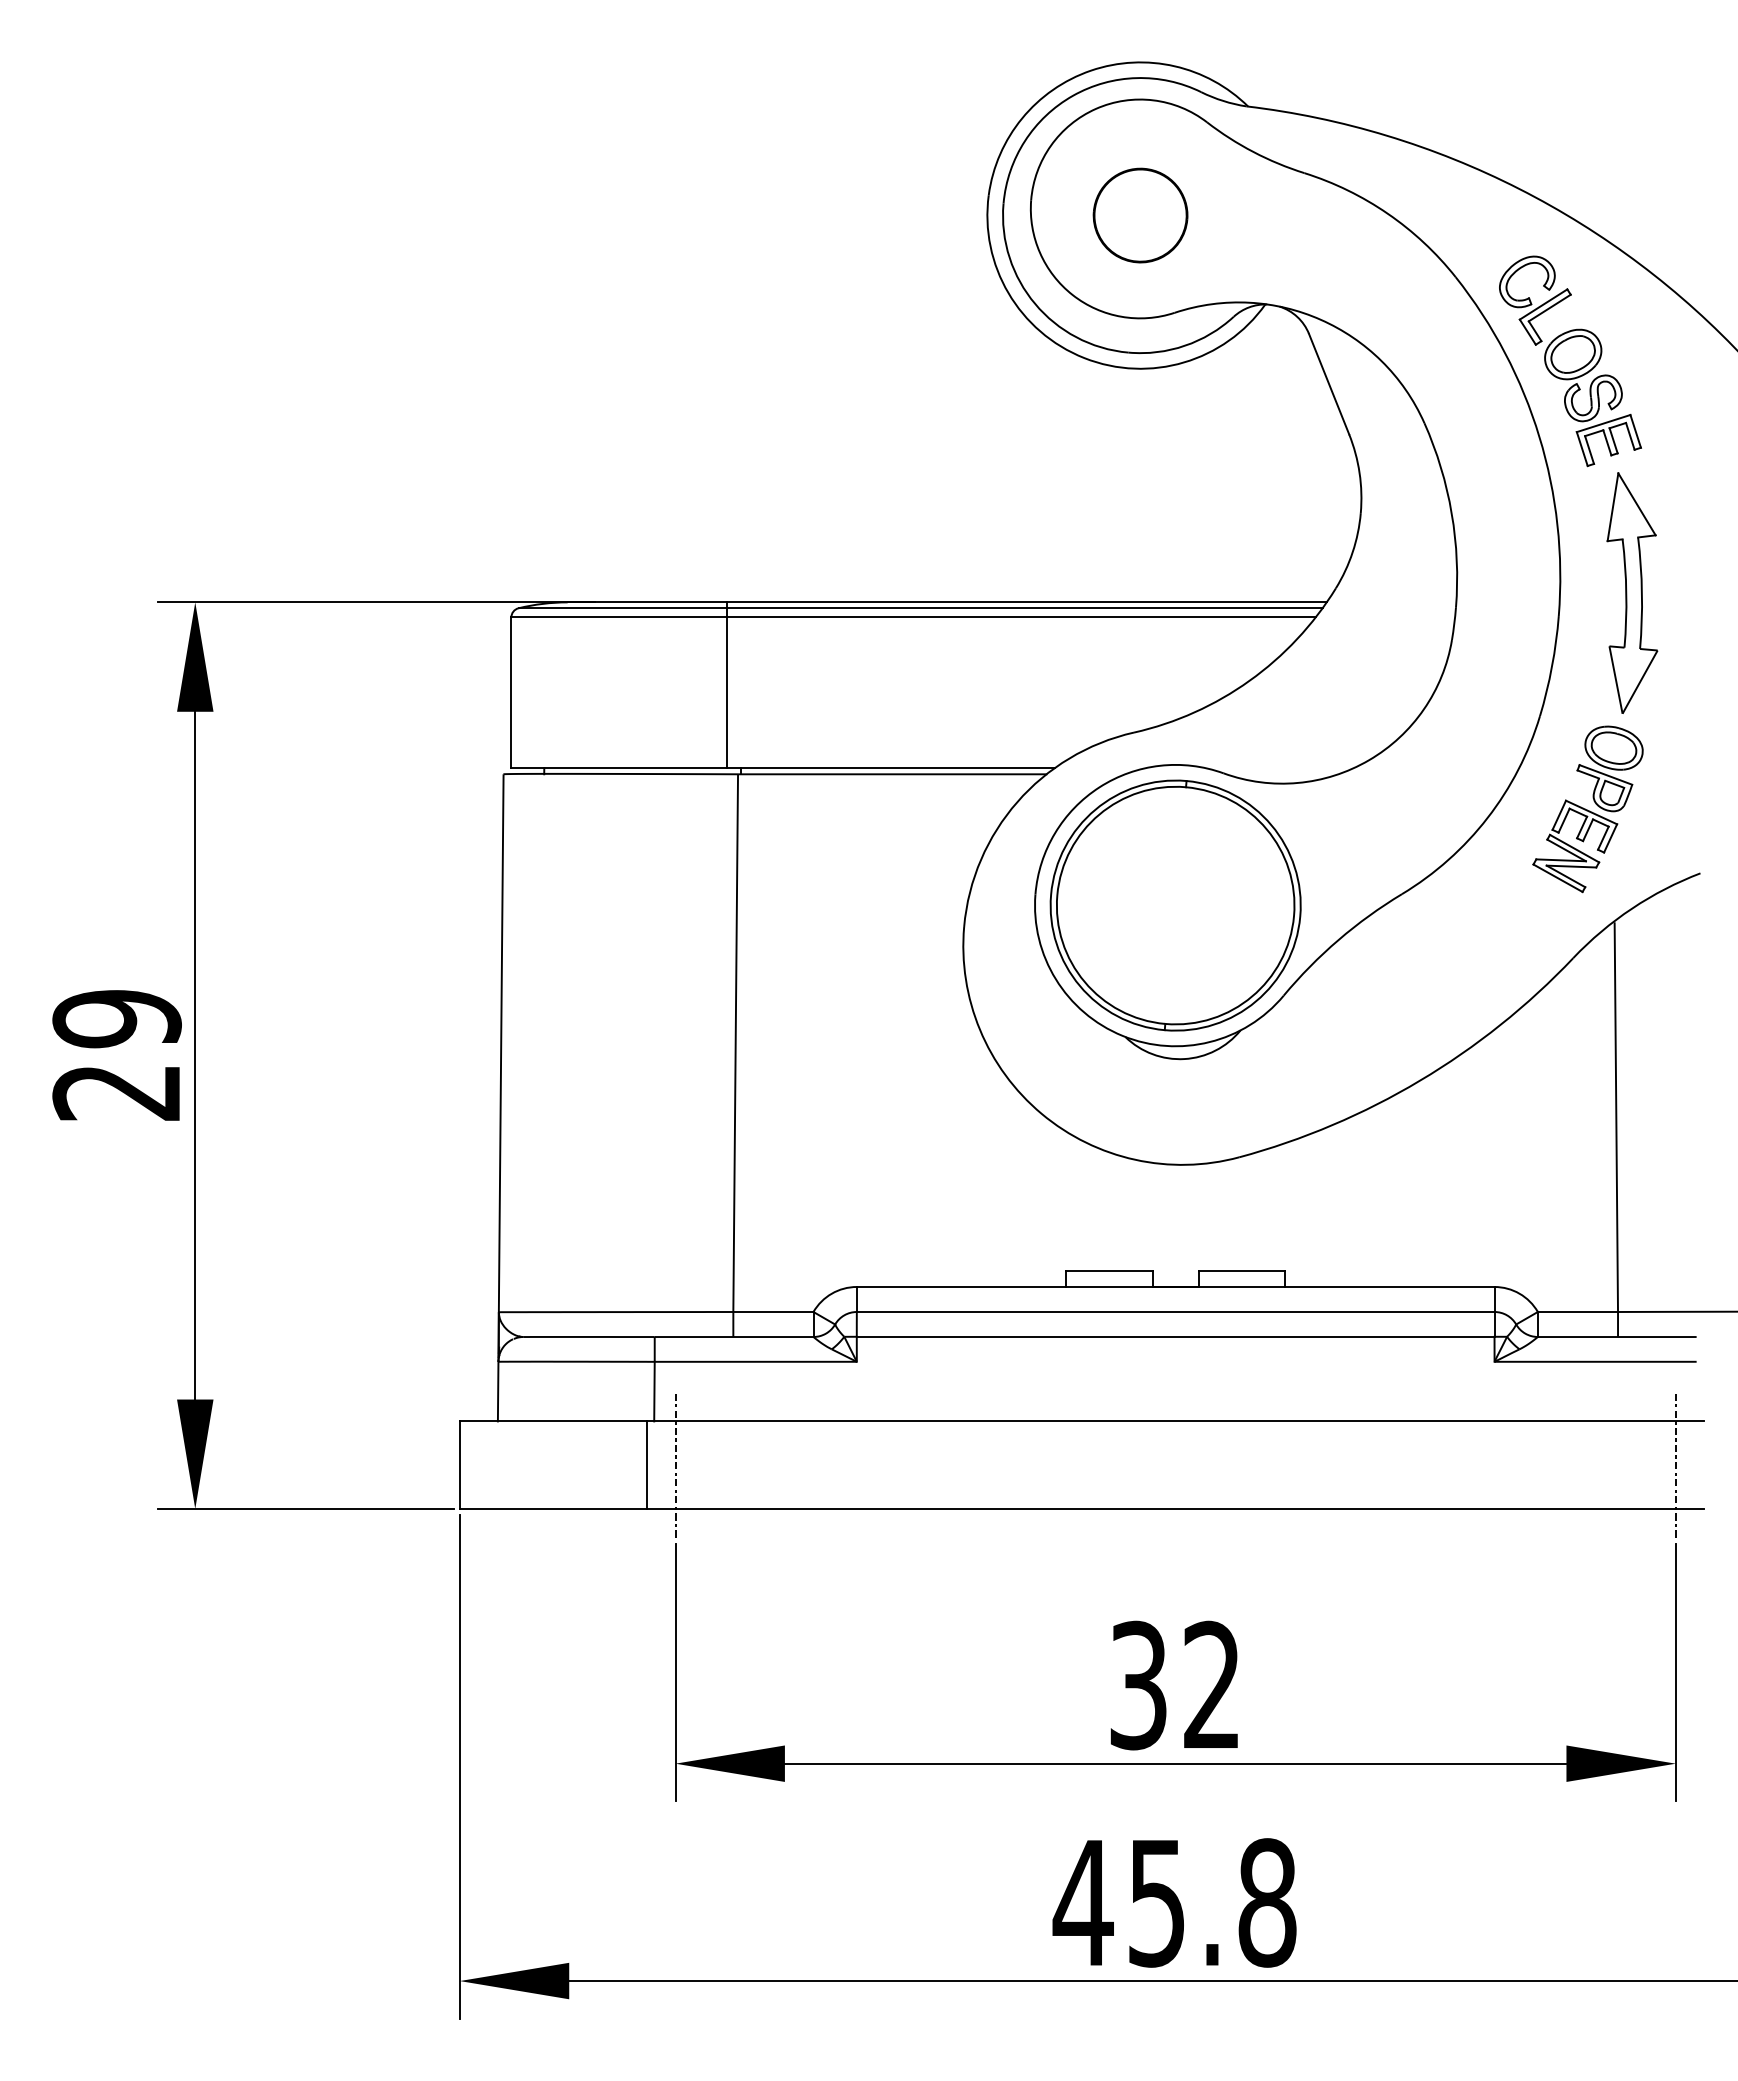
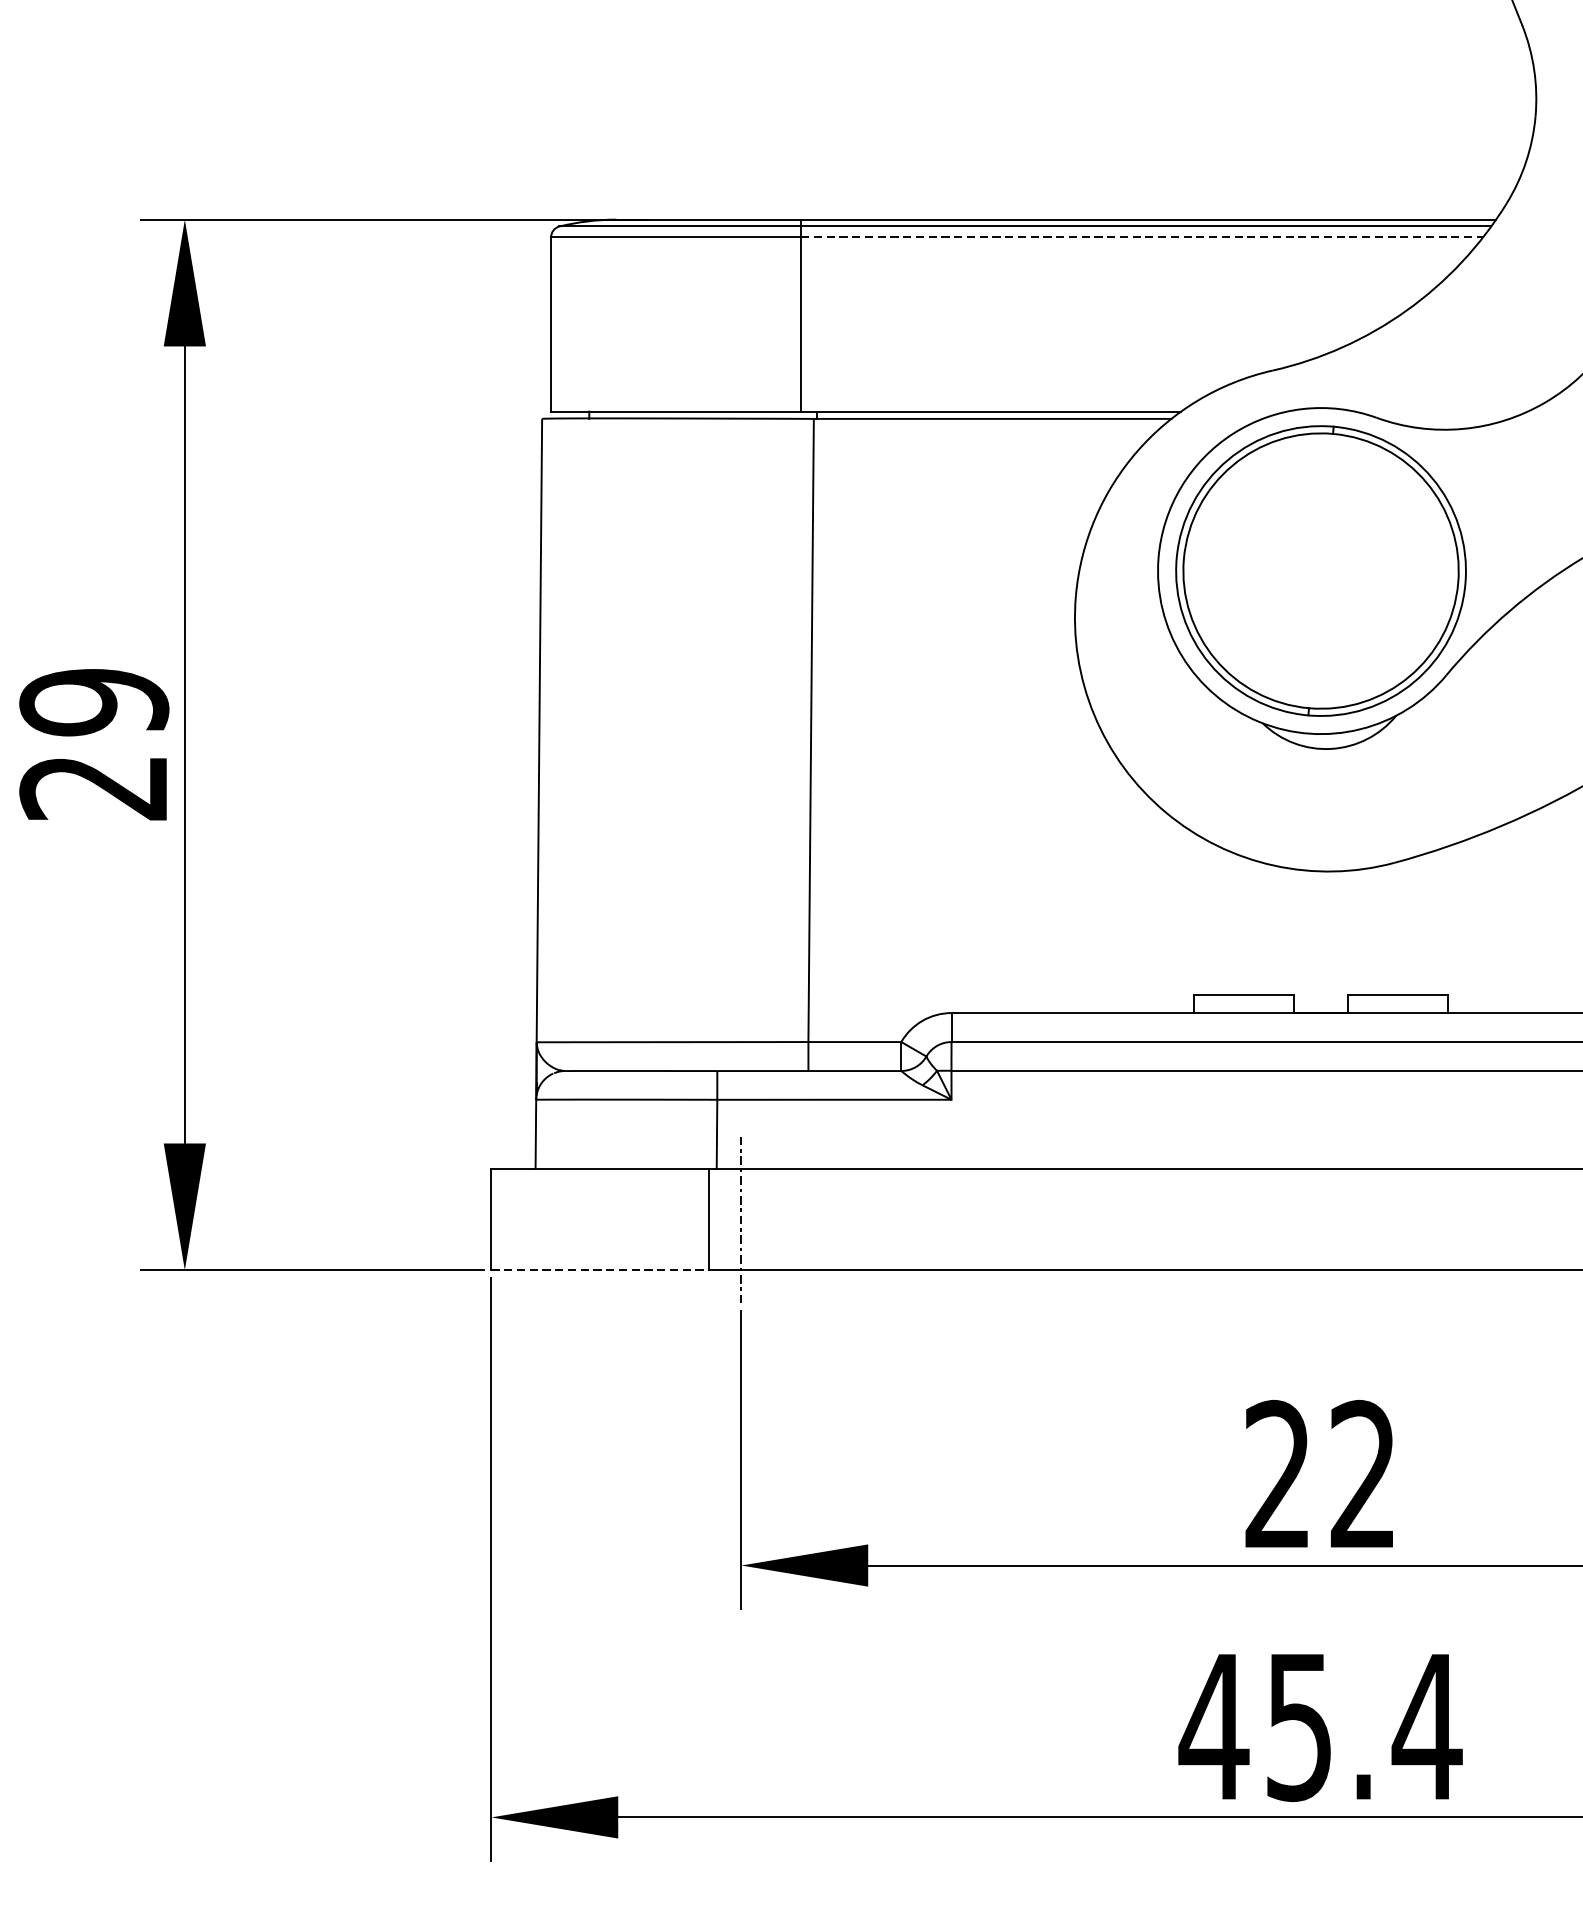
line: (1021, 617) -> (1142, 237), solid -> dashed
line: (553, 1508) -> (600, 1269), solid -> dashed
text: (1138, 1685) -> (1277, 1474), 32 -> 22
text: (1266, 1902) -> (1426, 1726), 45.8 -> 45.4

